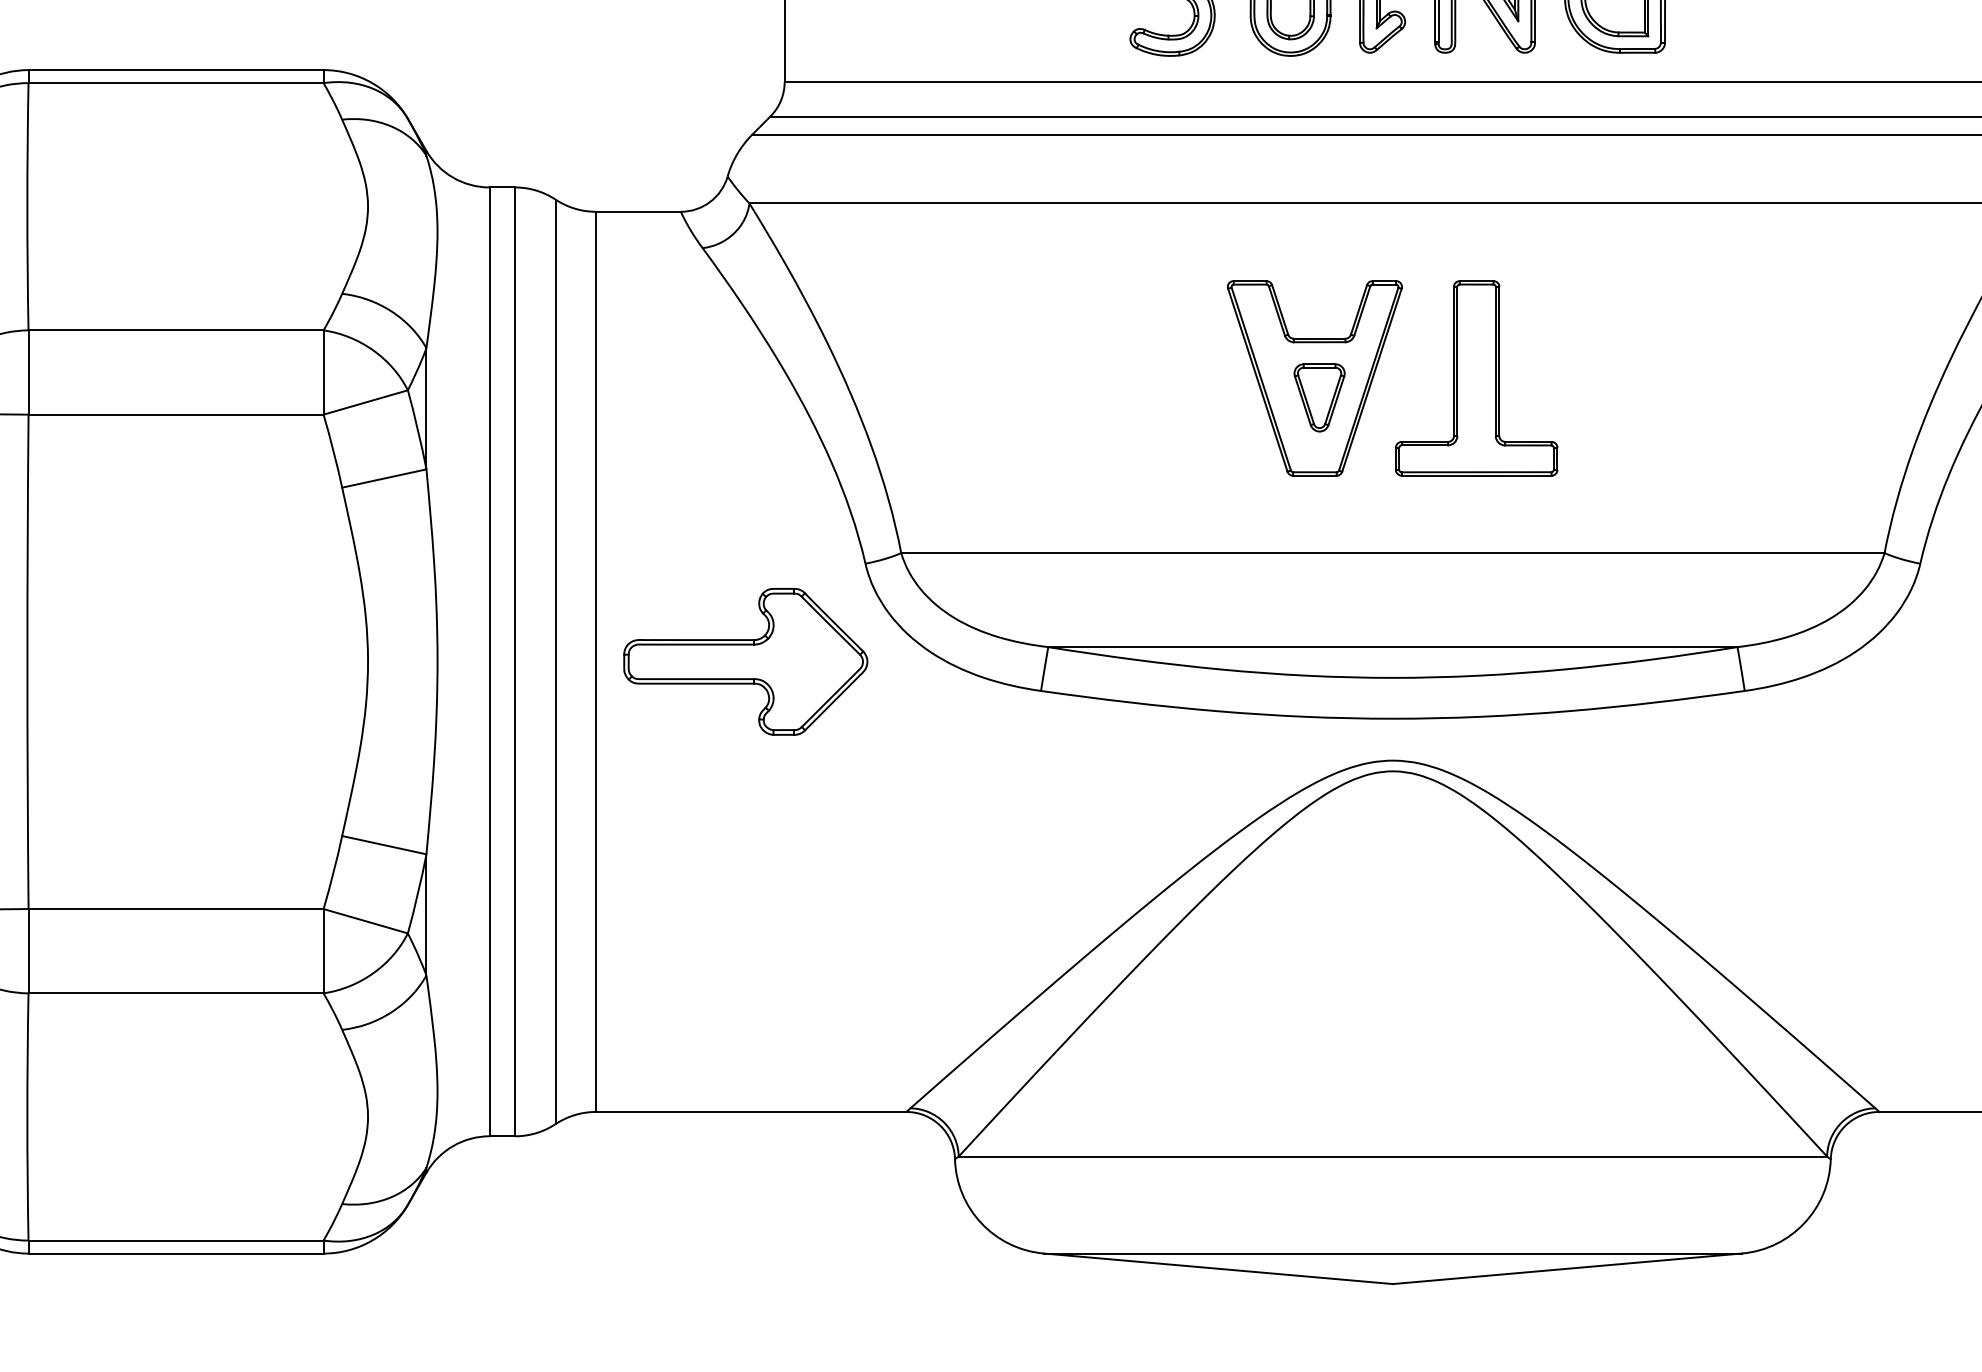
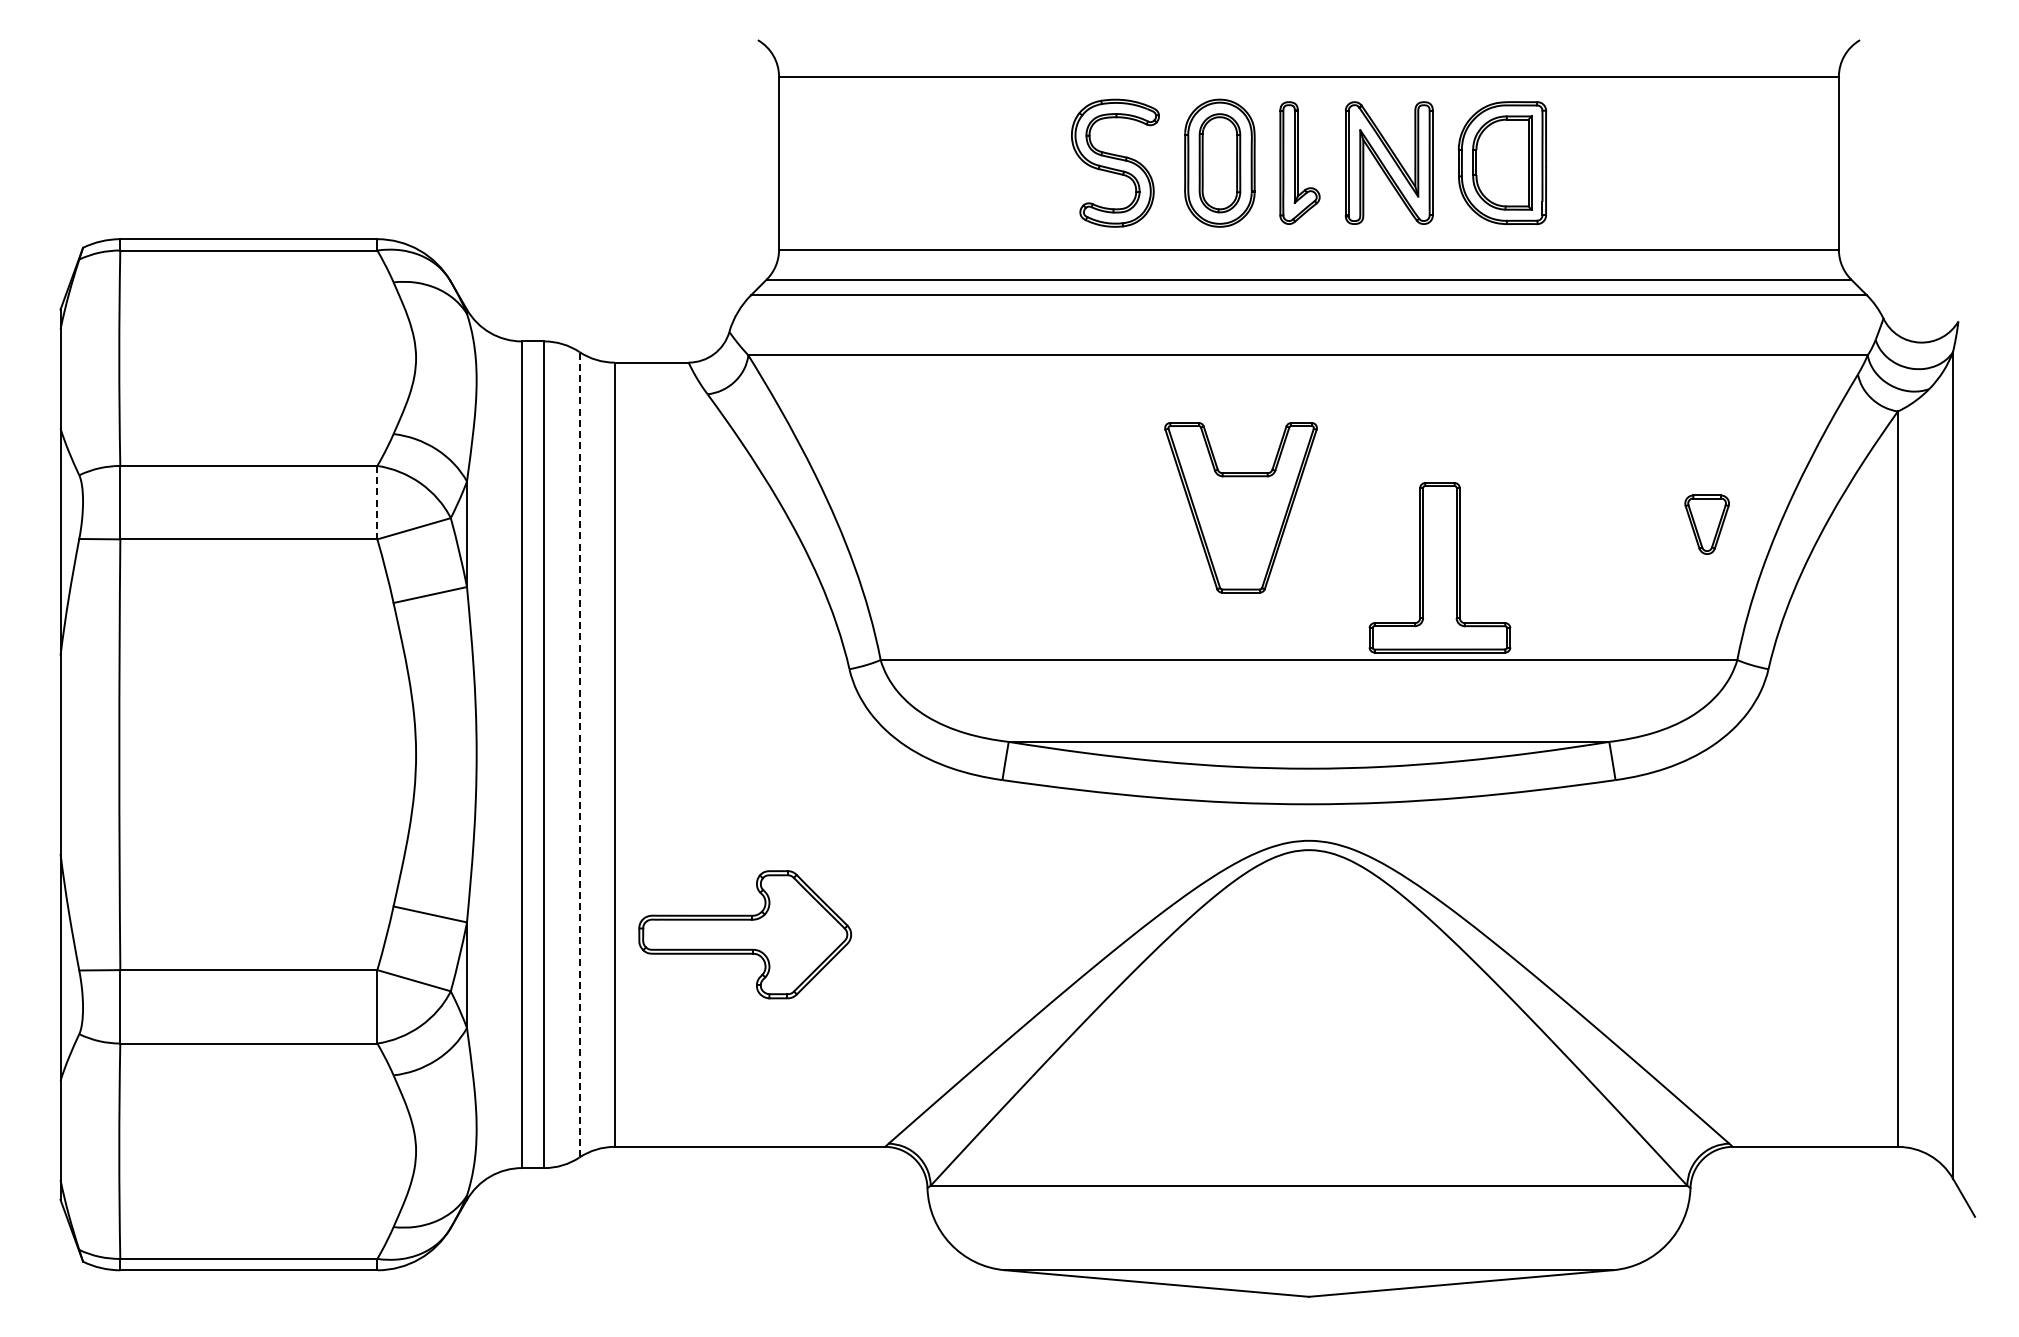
line: (323, 372) -> (377, 502), solid -> dashed
part: (1476, 378) -> (1439, 567), moved
part: (1318, 397) -> (1706, 524), moved
line: (555, 661) -> (579, 754), solid -> dashed
part: (746, 661) -> (745, 934), moved

